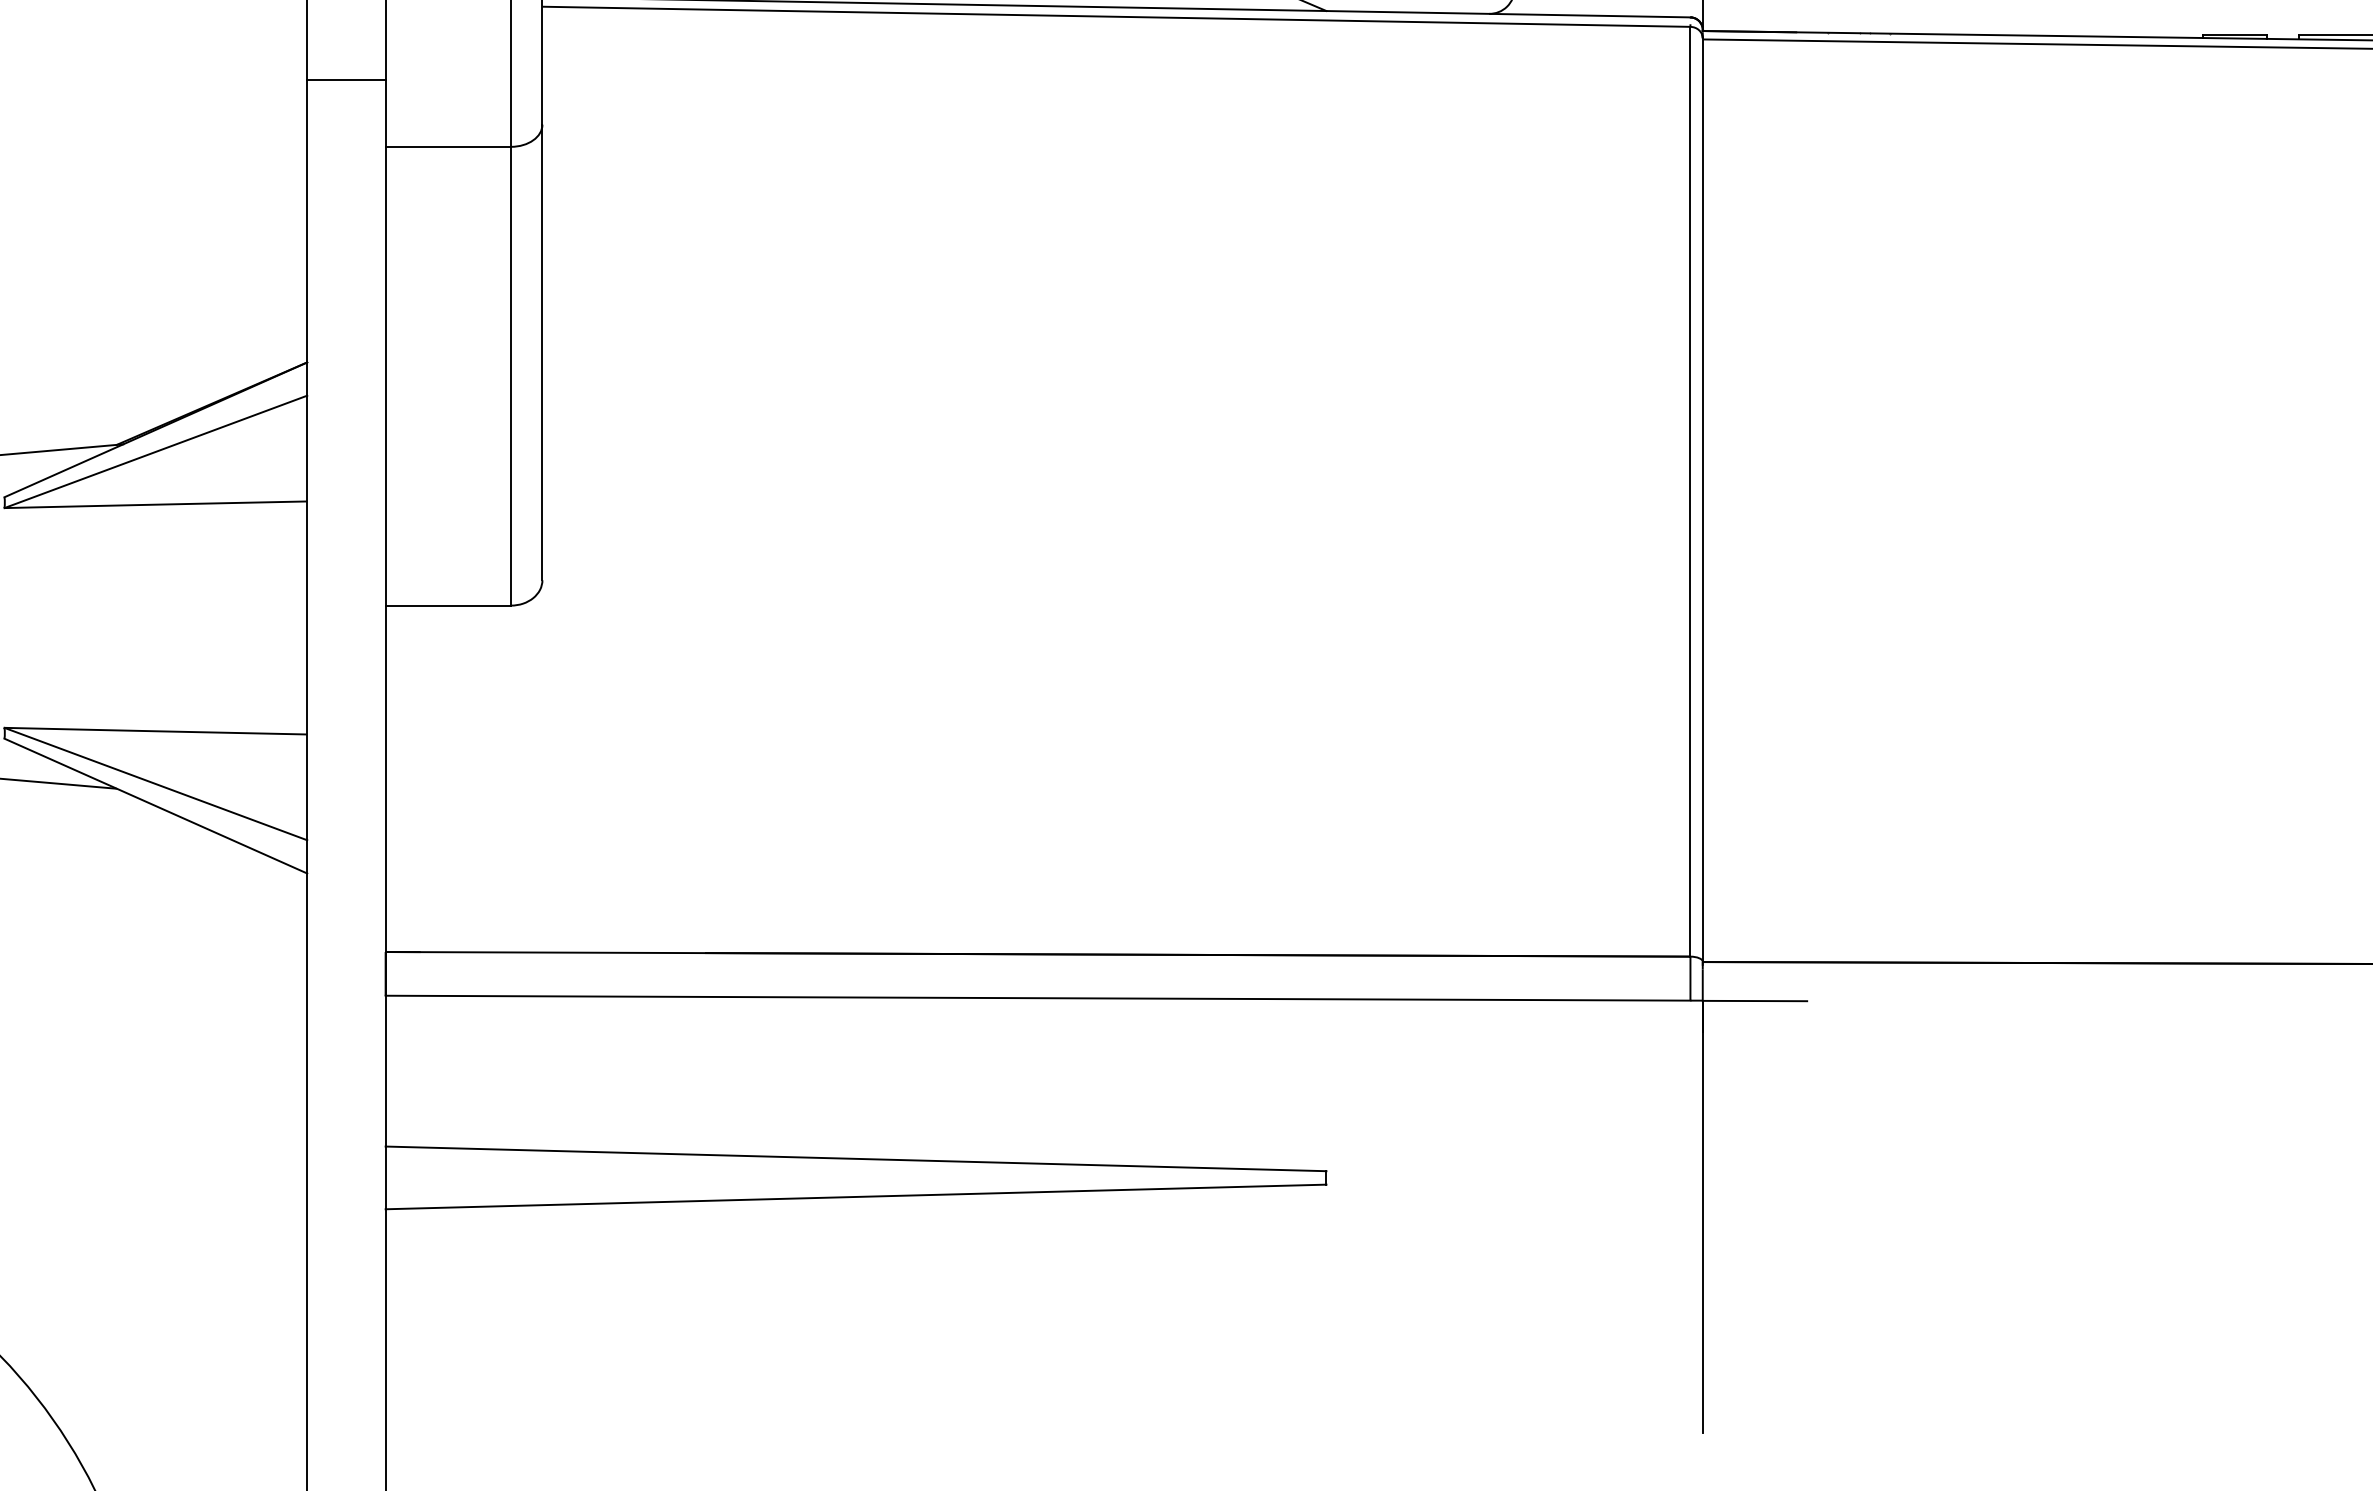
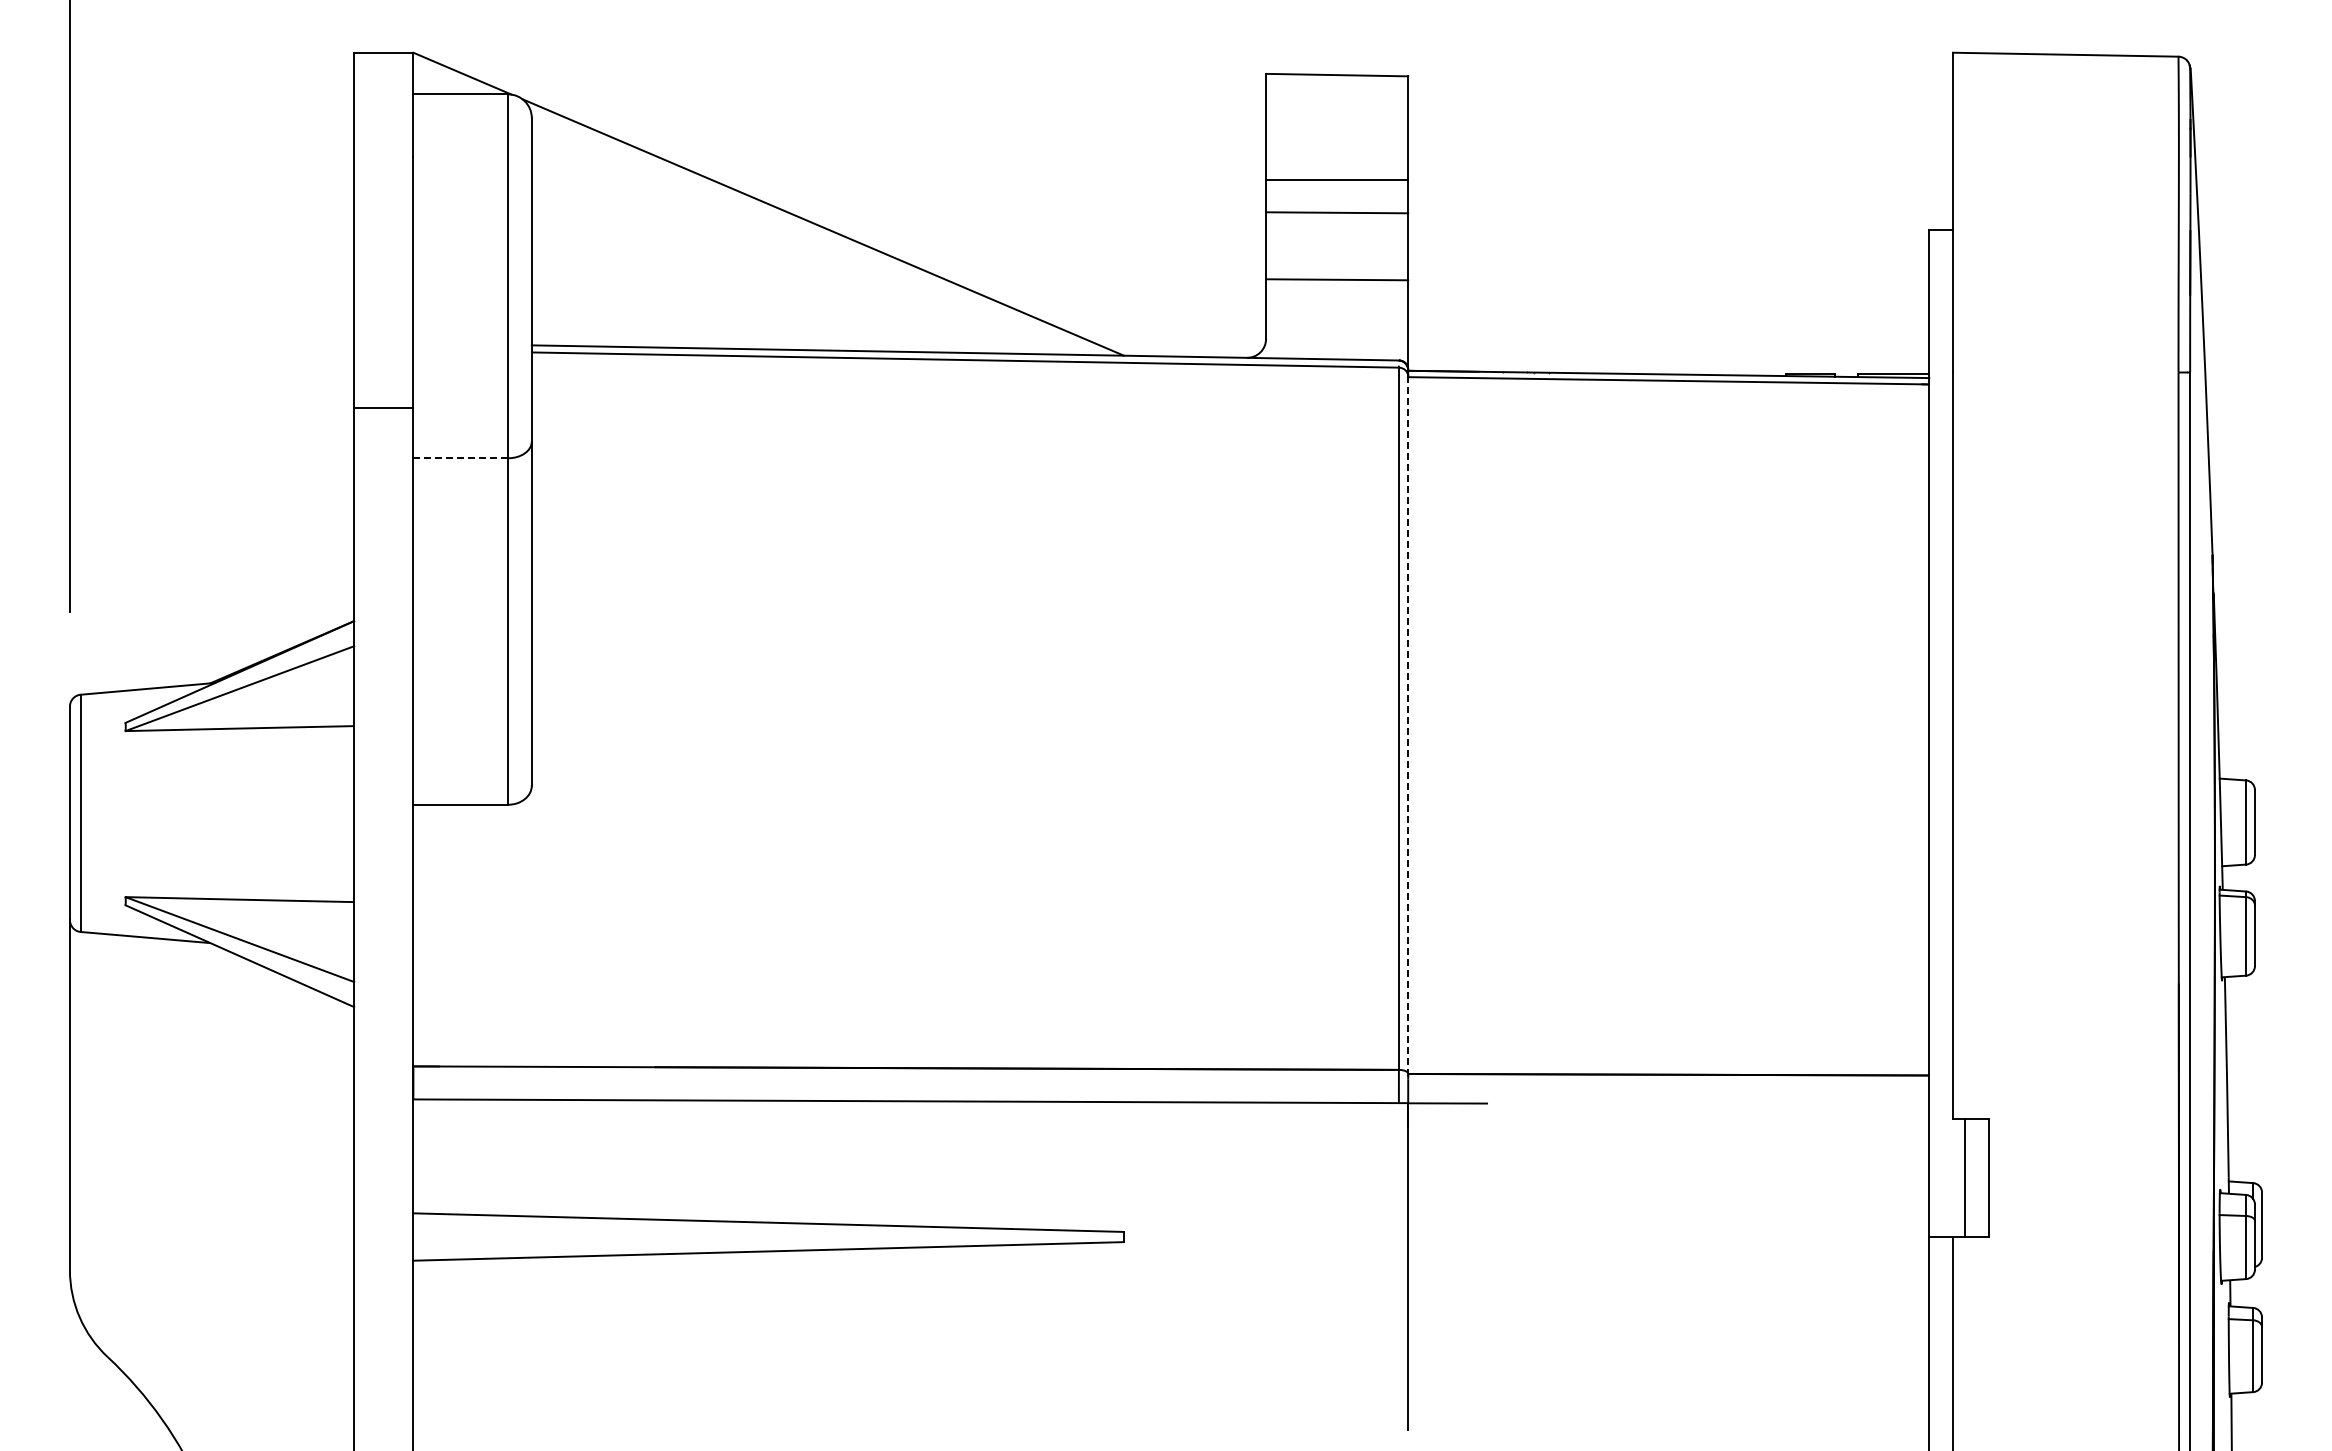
line: (447, 147) -> (460, 458), solid -> dashed
line: (1703, 500) -> (1408, 725), solid -> dashed

